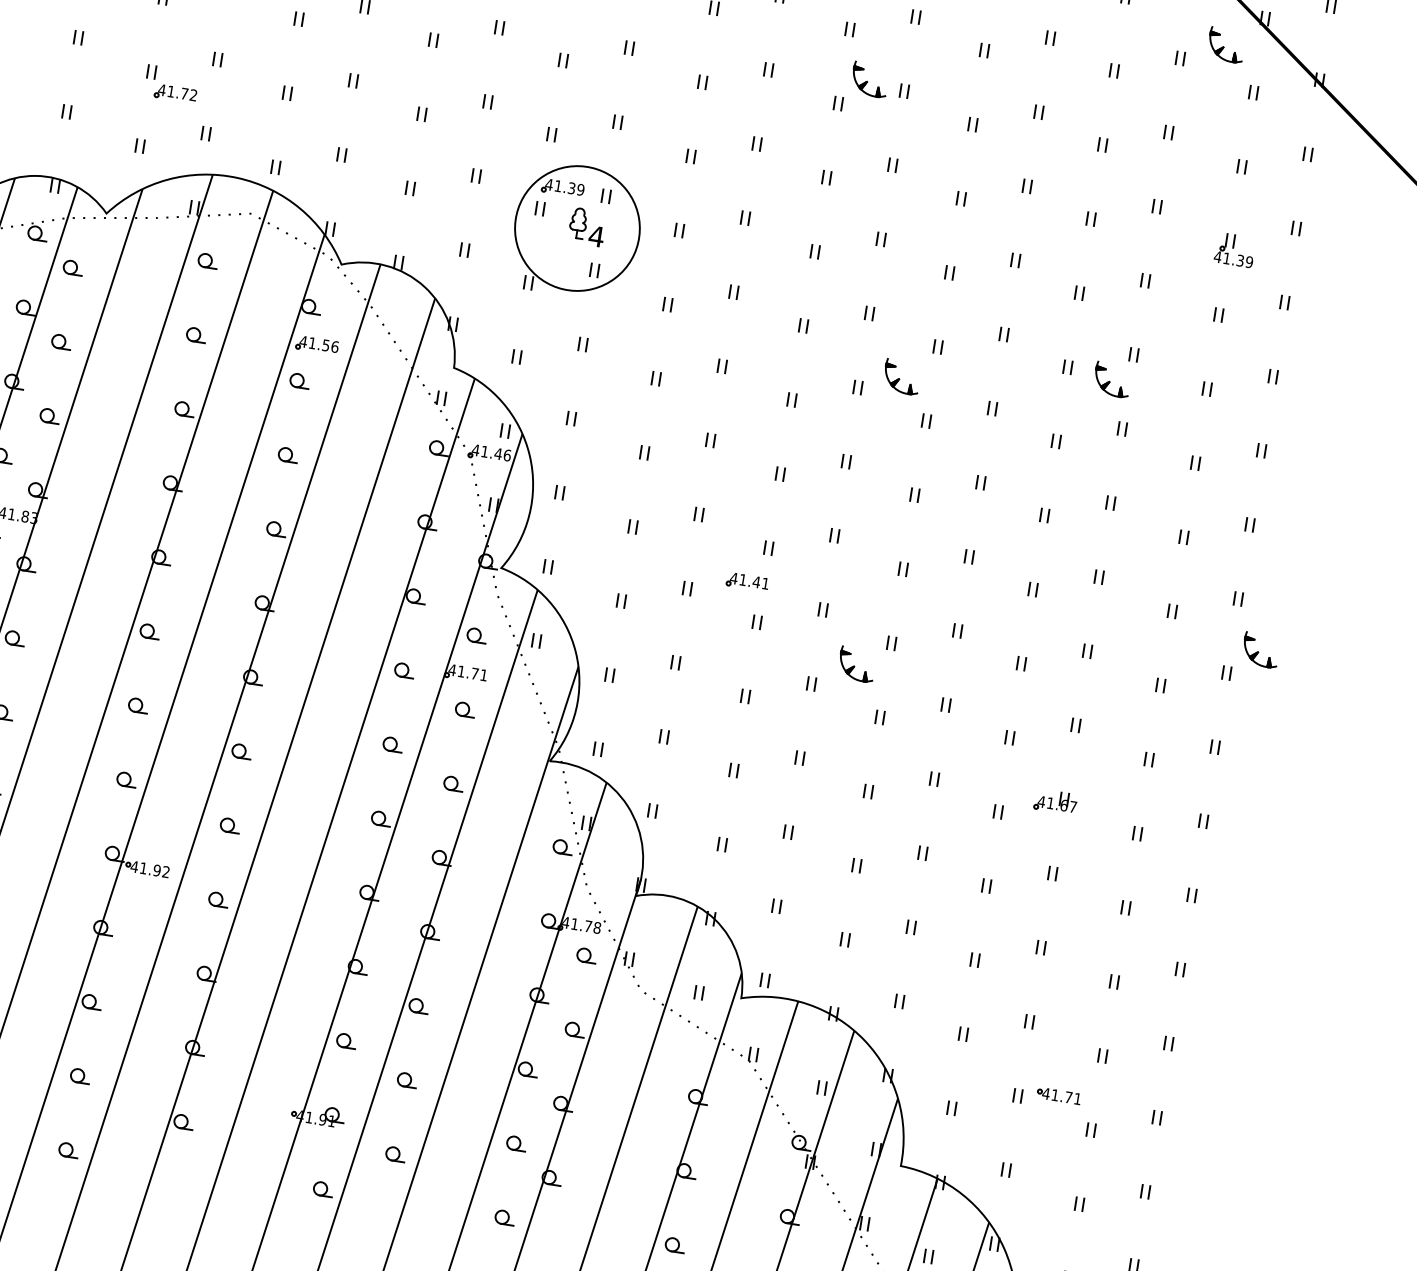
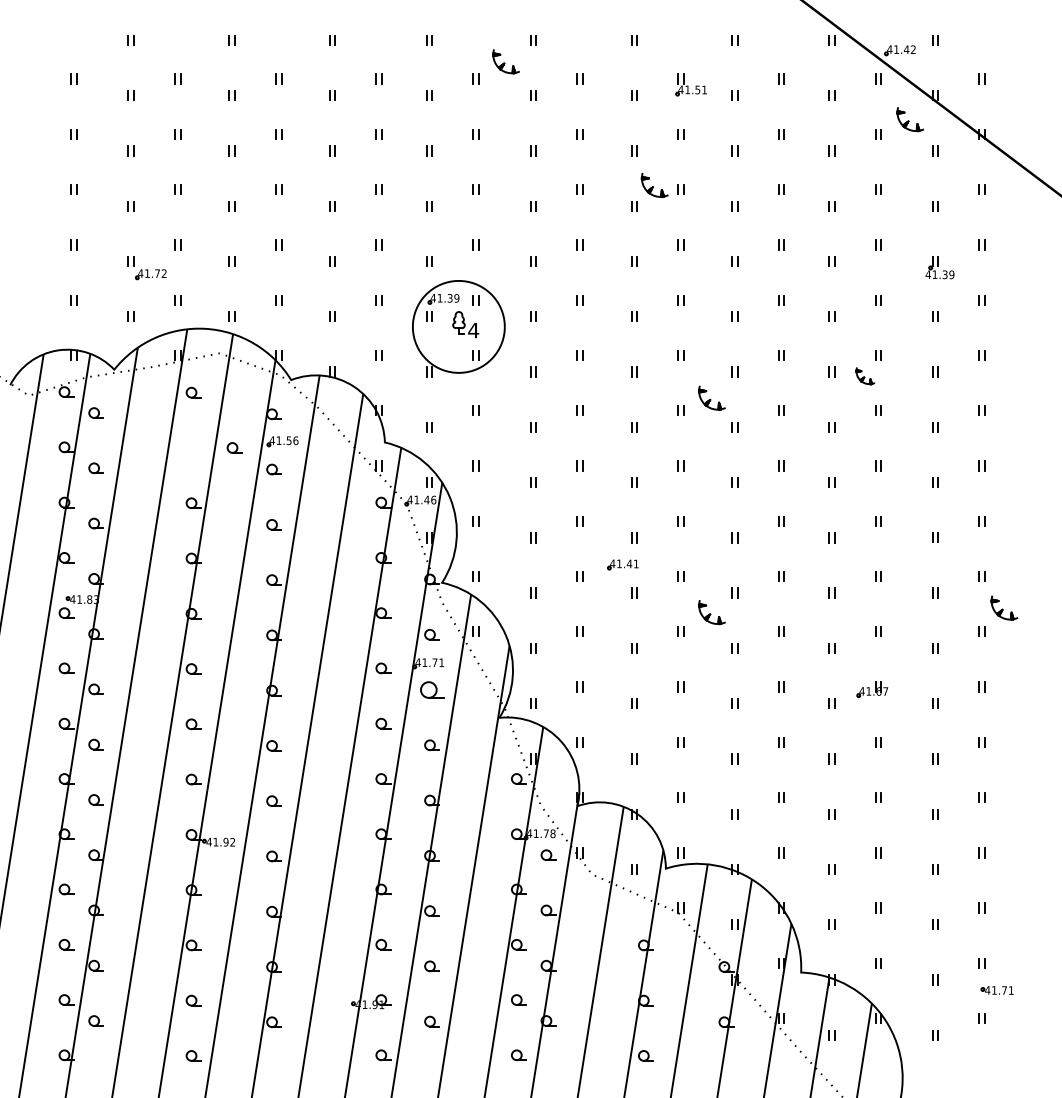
part: (196, 334) -> (234, 447), moved
part: (1112, 379) -> (865, 375), size x0.7
part: (1261, 649) -> (1004, 607), moved
part: (464, 708) -> (431, 689), size x1.6
part: (1057, 1095) -> (996, 990), moved

